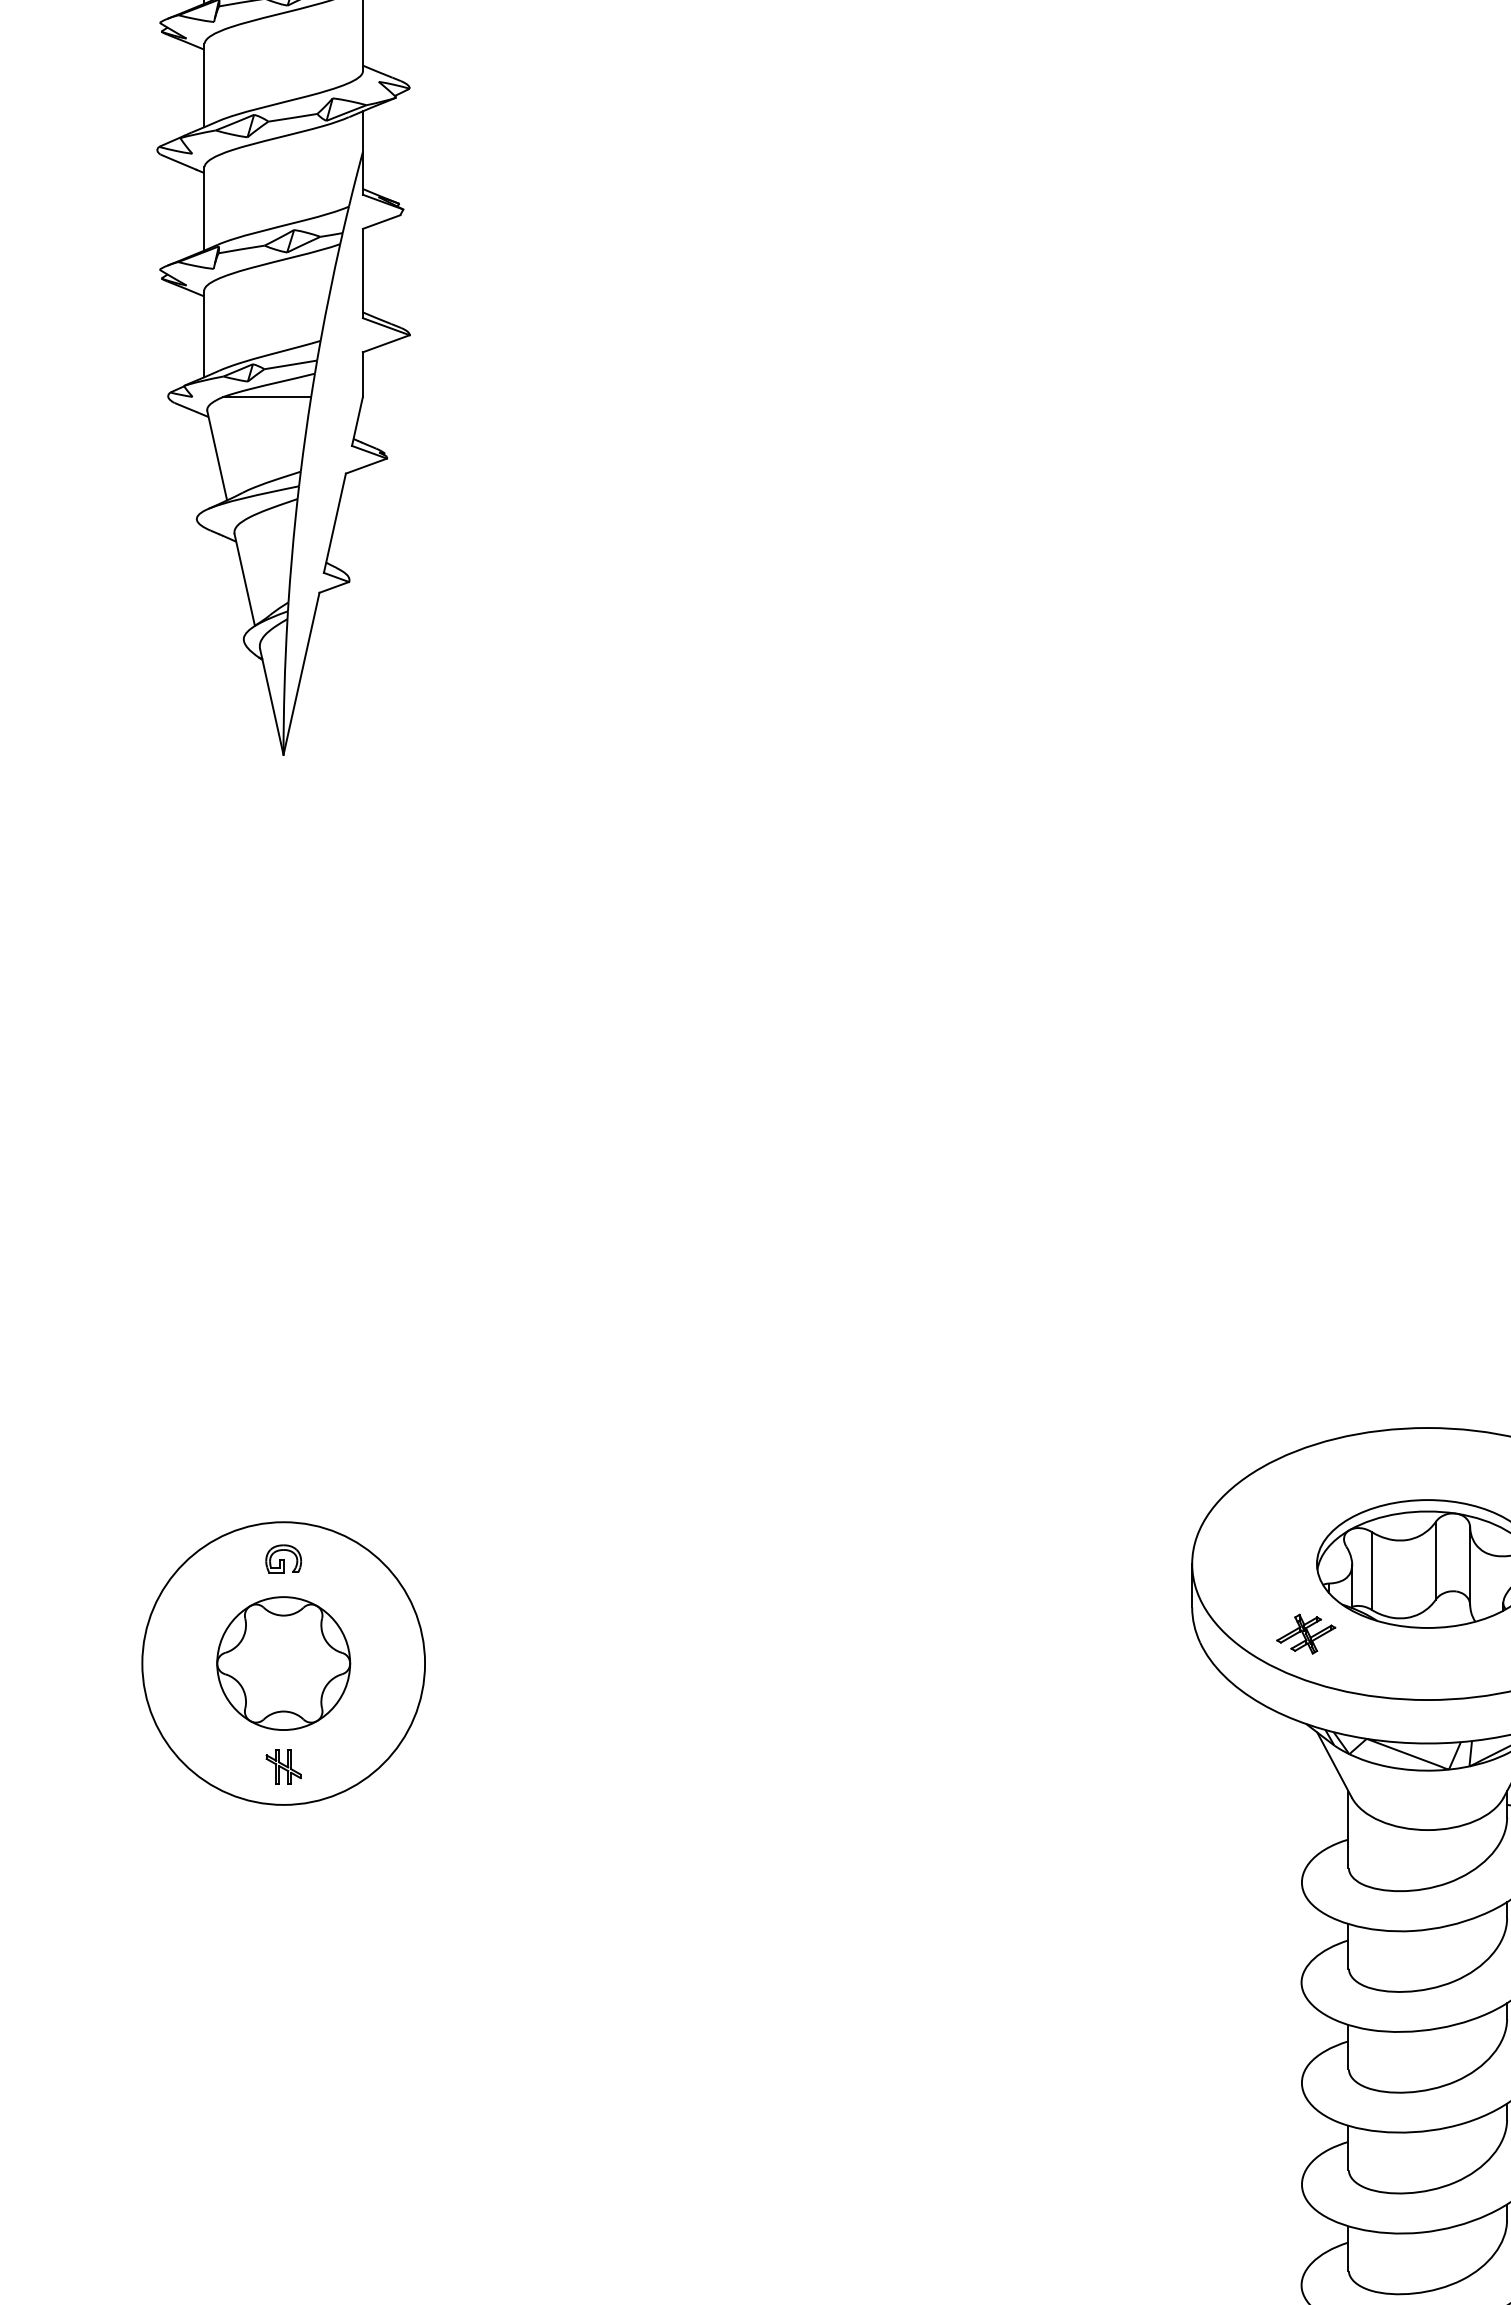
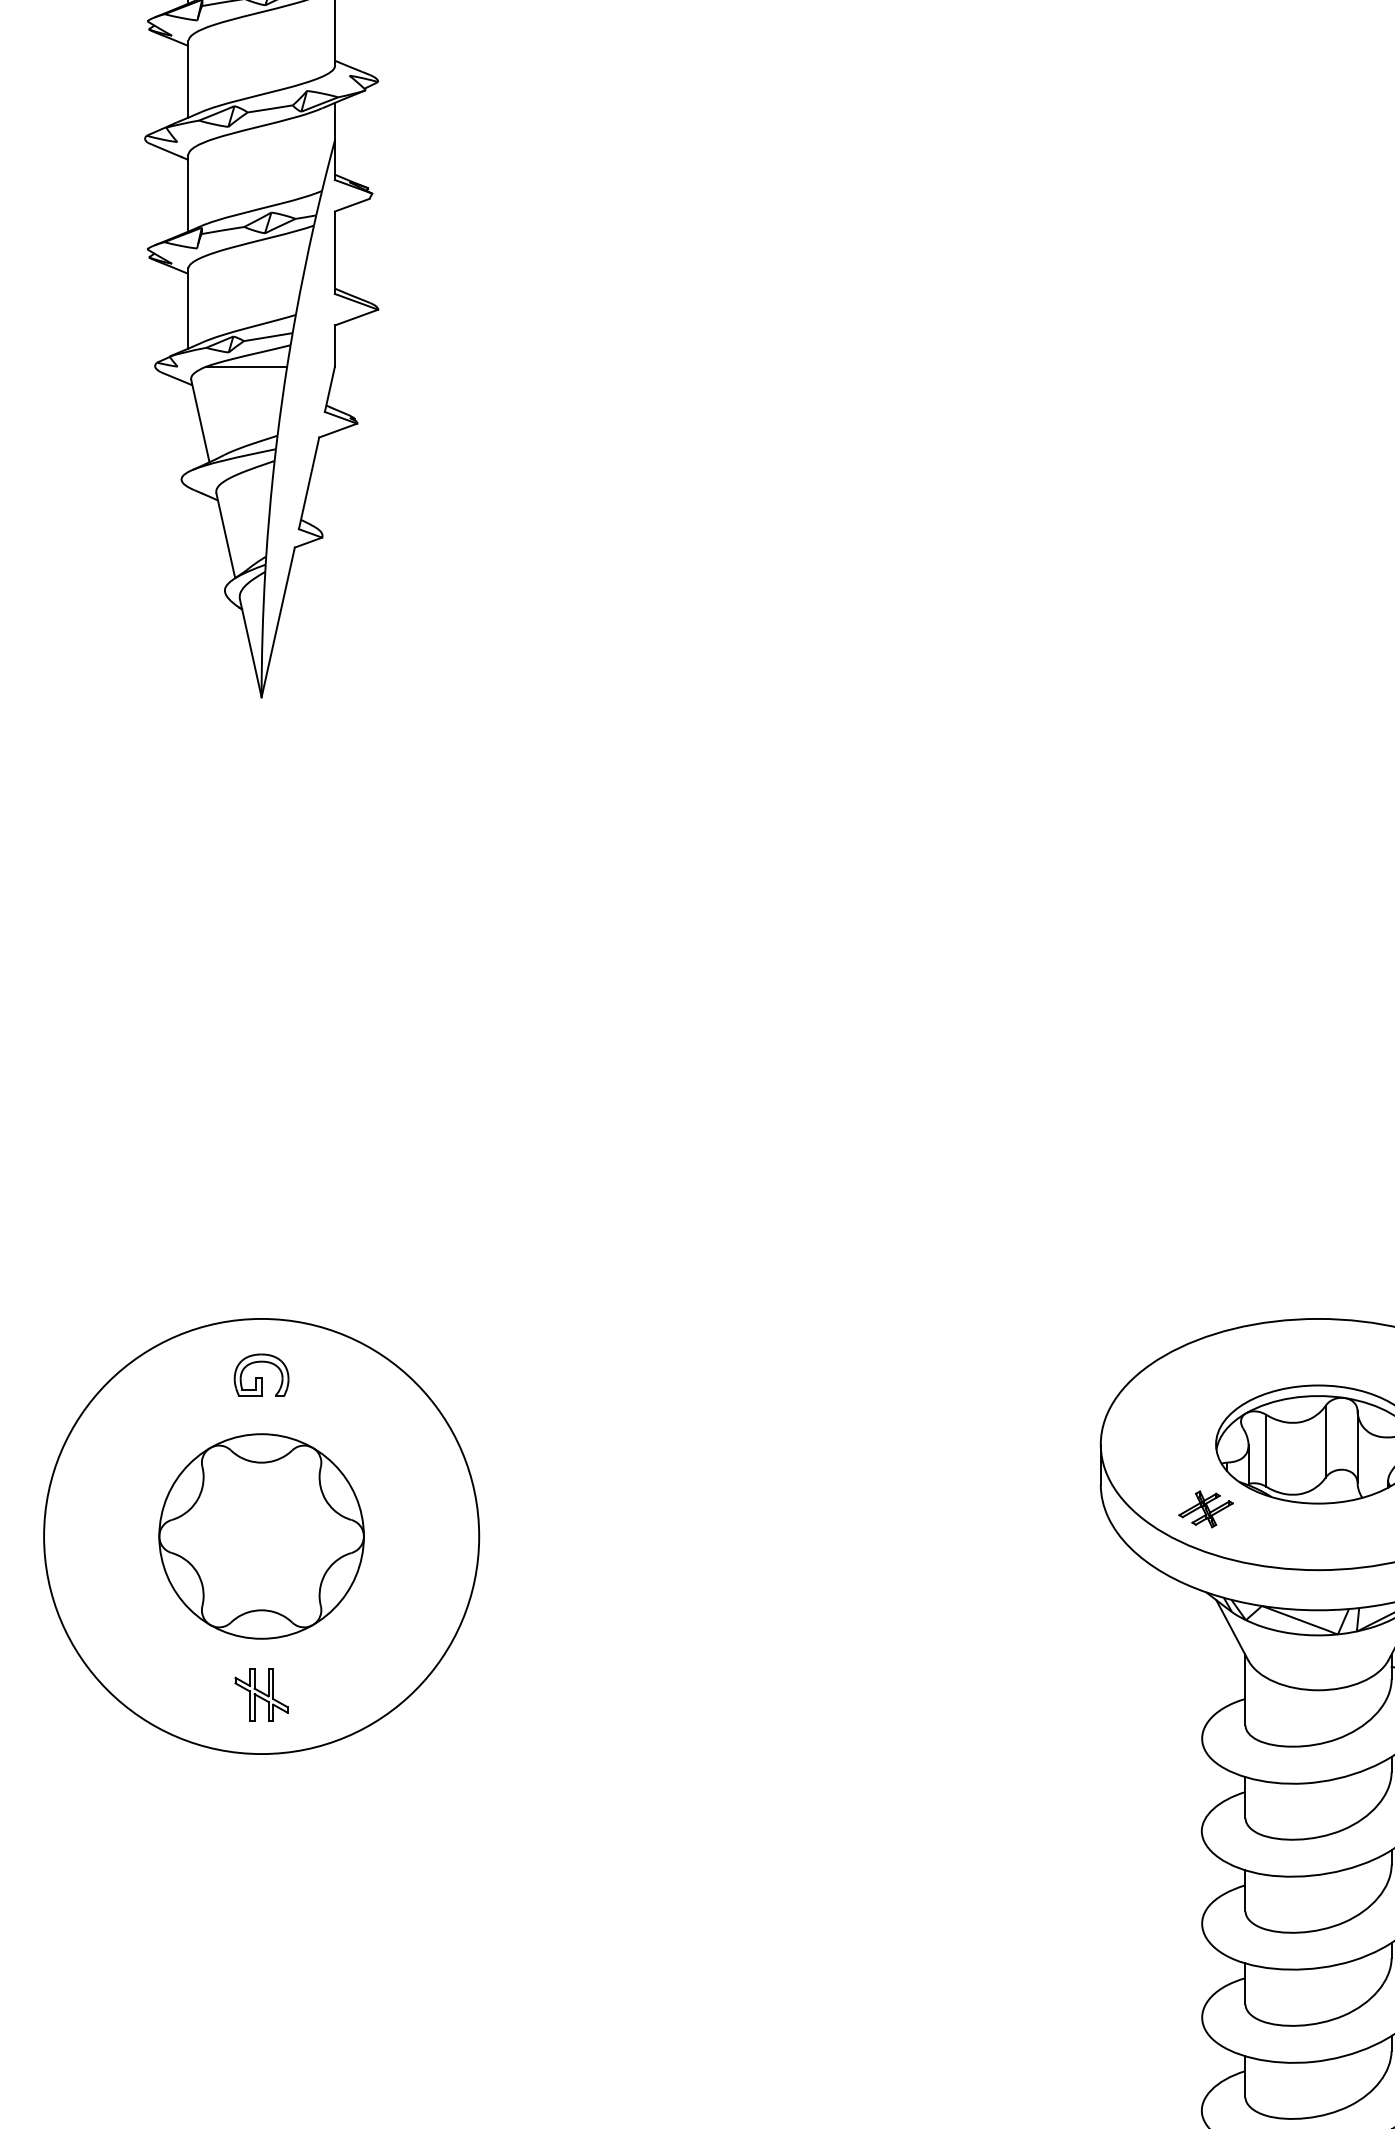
part: (283, 1663) -> (261, 1536), size x1.67

